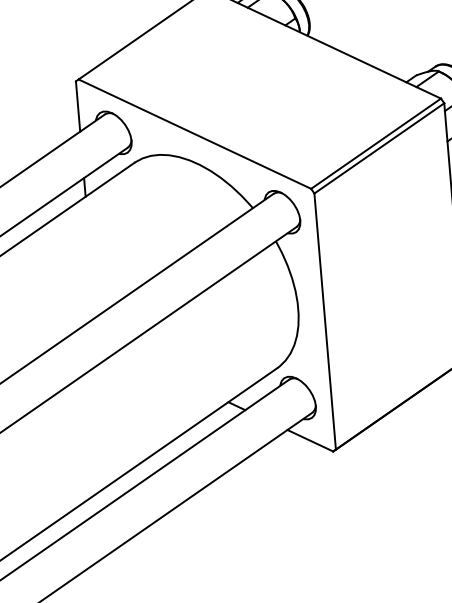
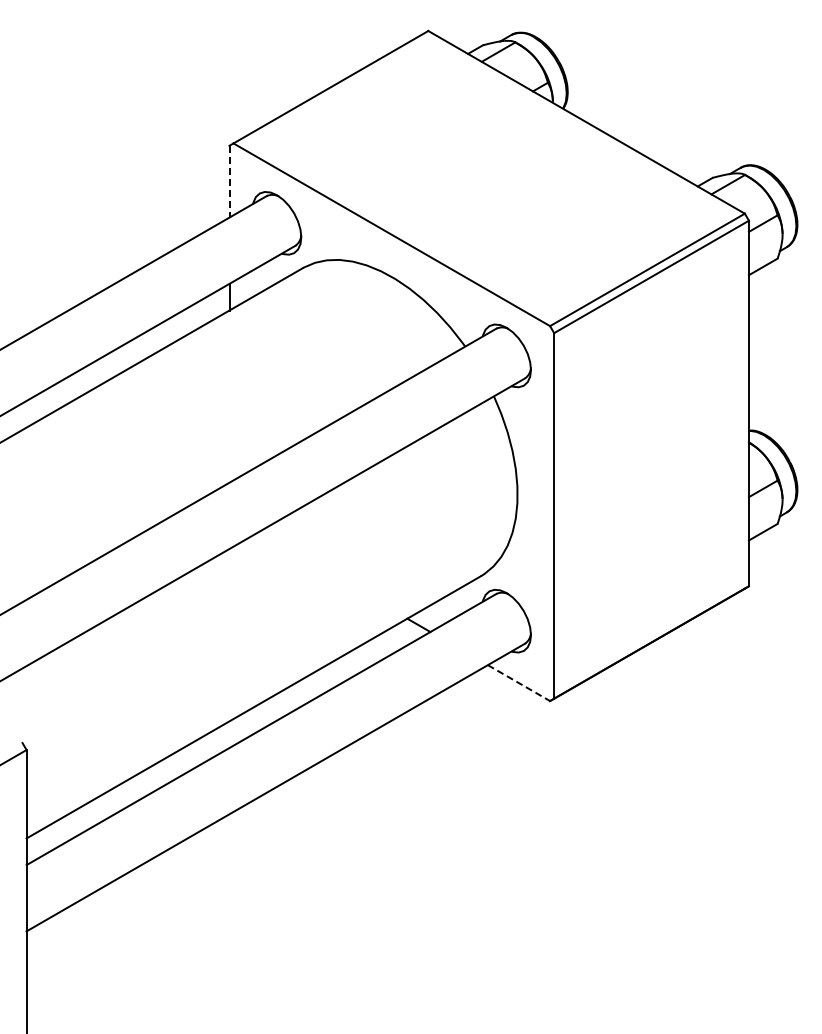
line: (78, 106) -> (229, 181), solid -> dashed
line: (310, 441) -> (518, 683), solid -> dashed

